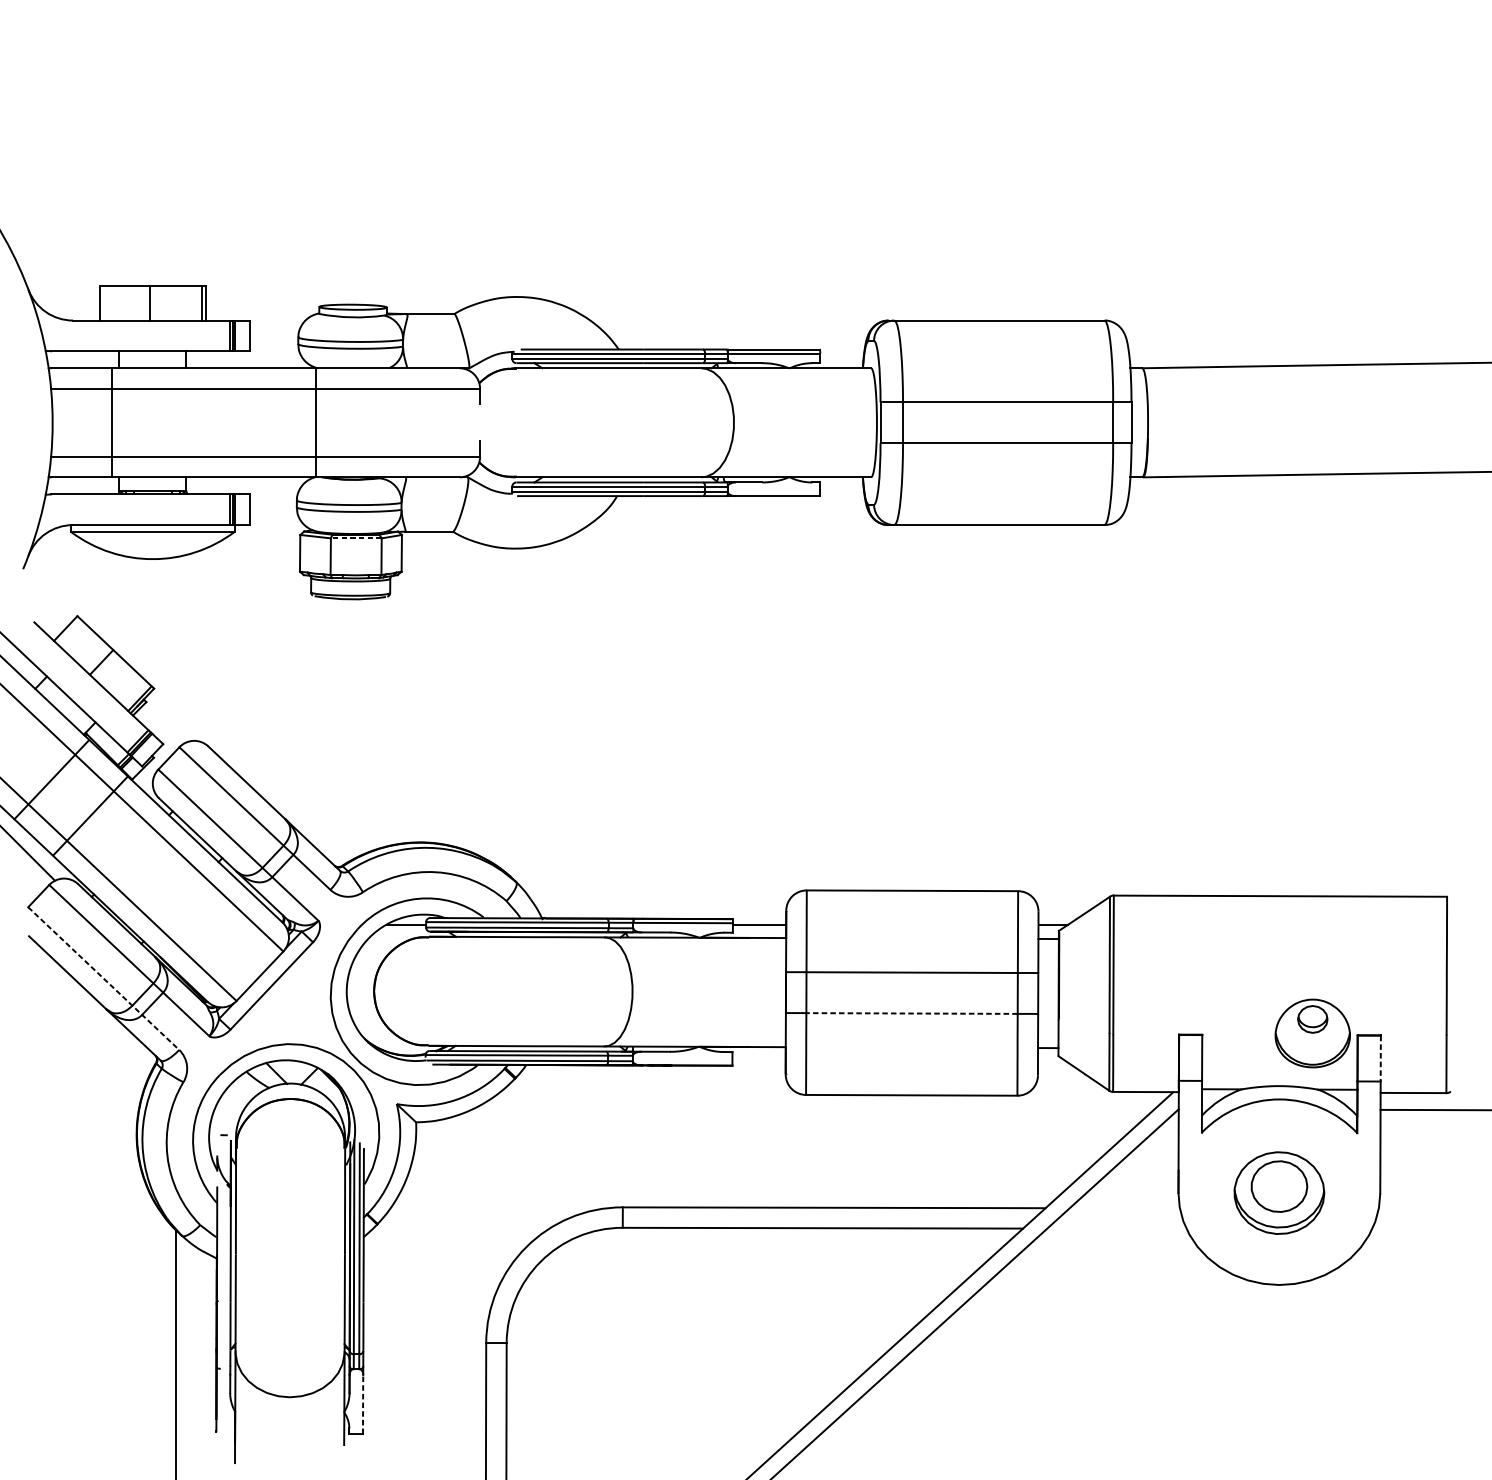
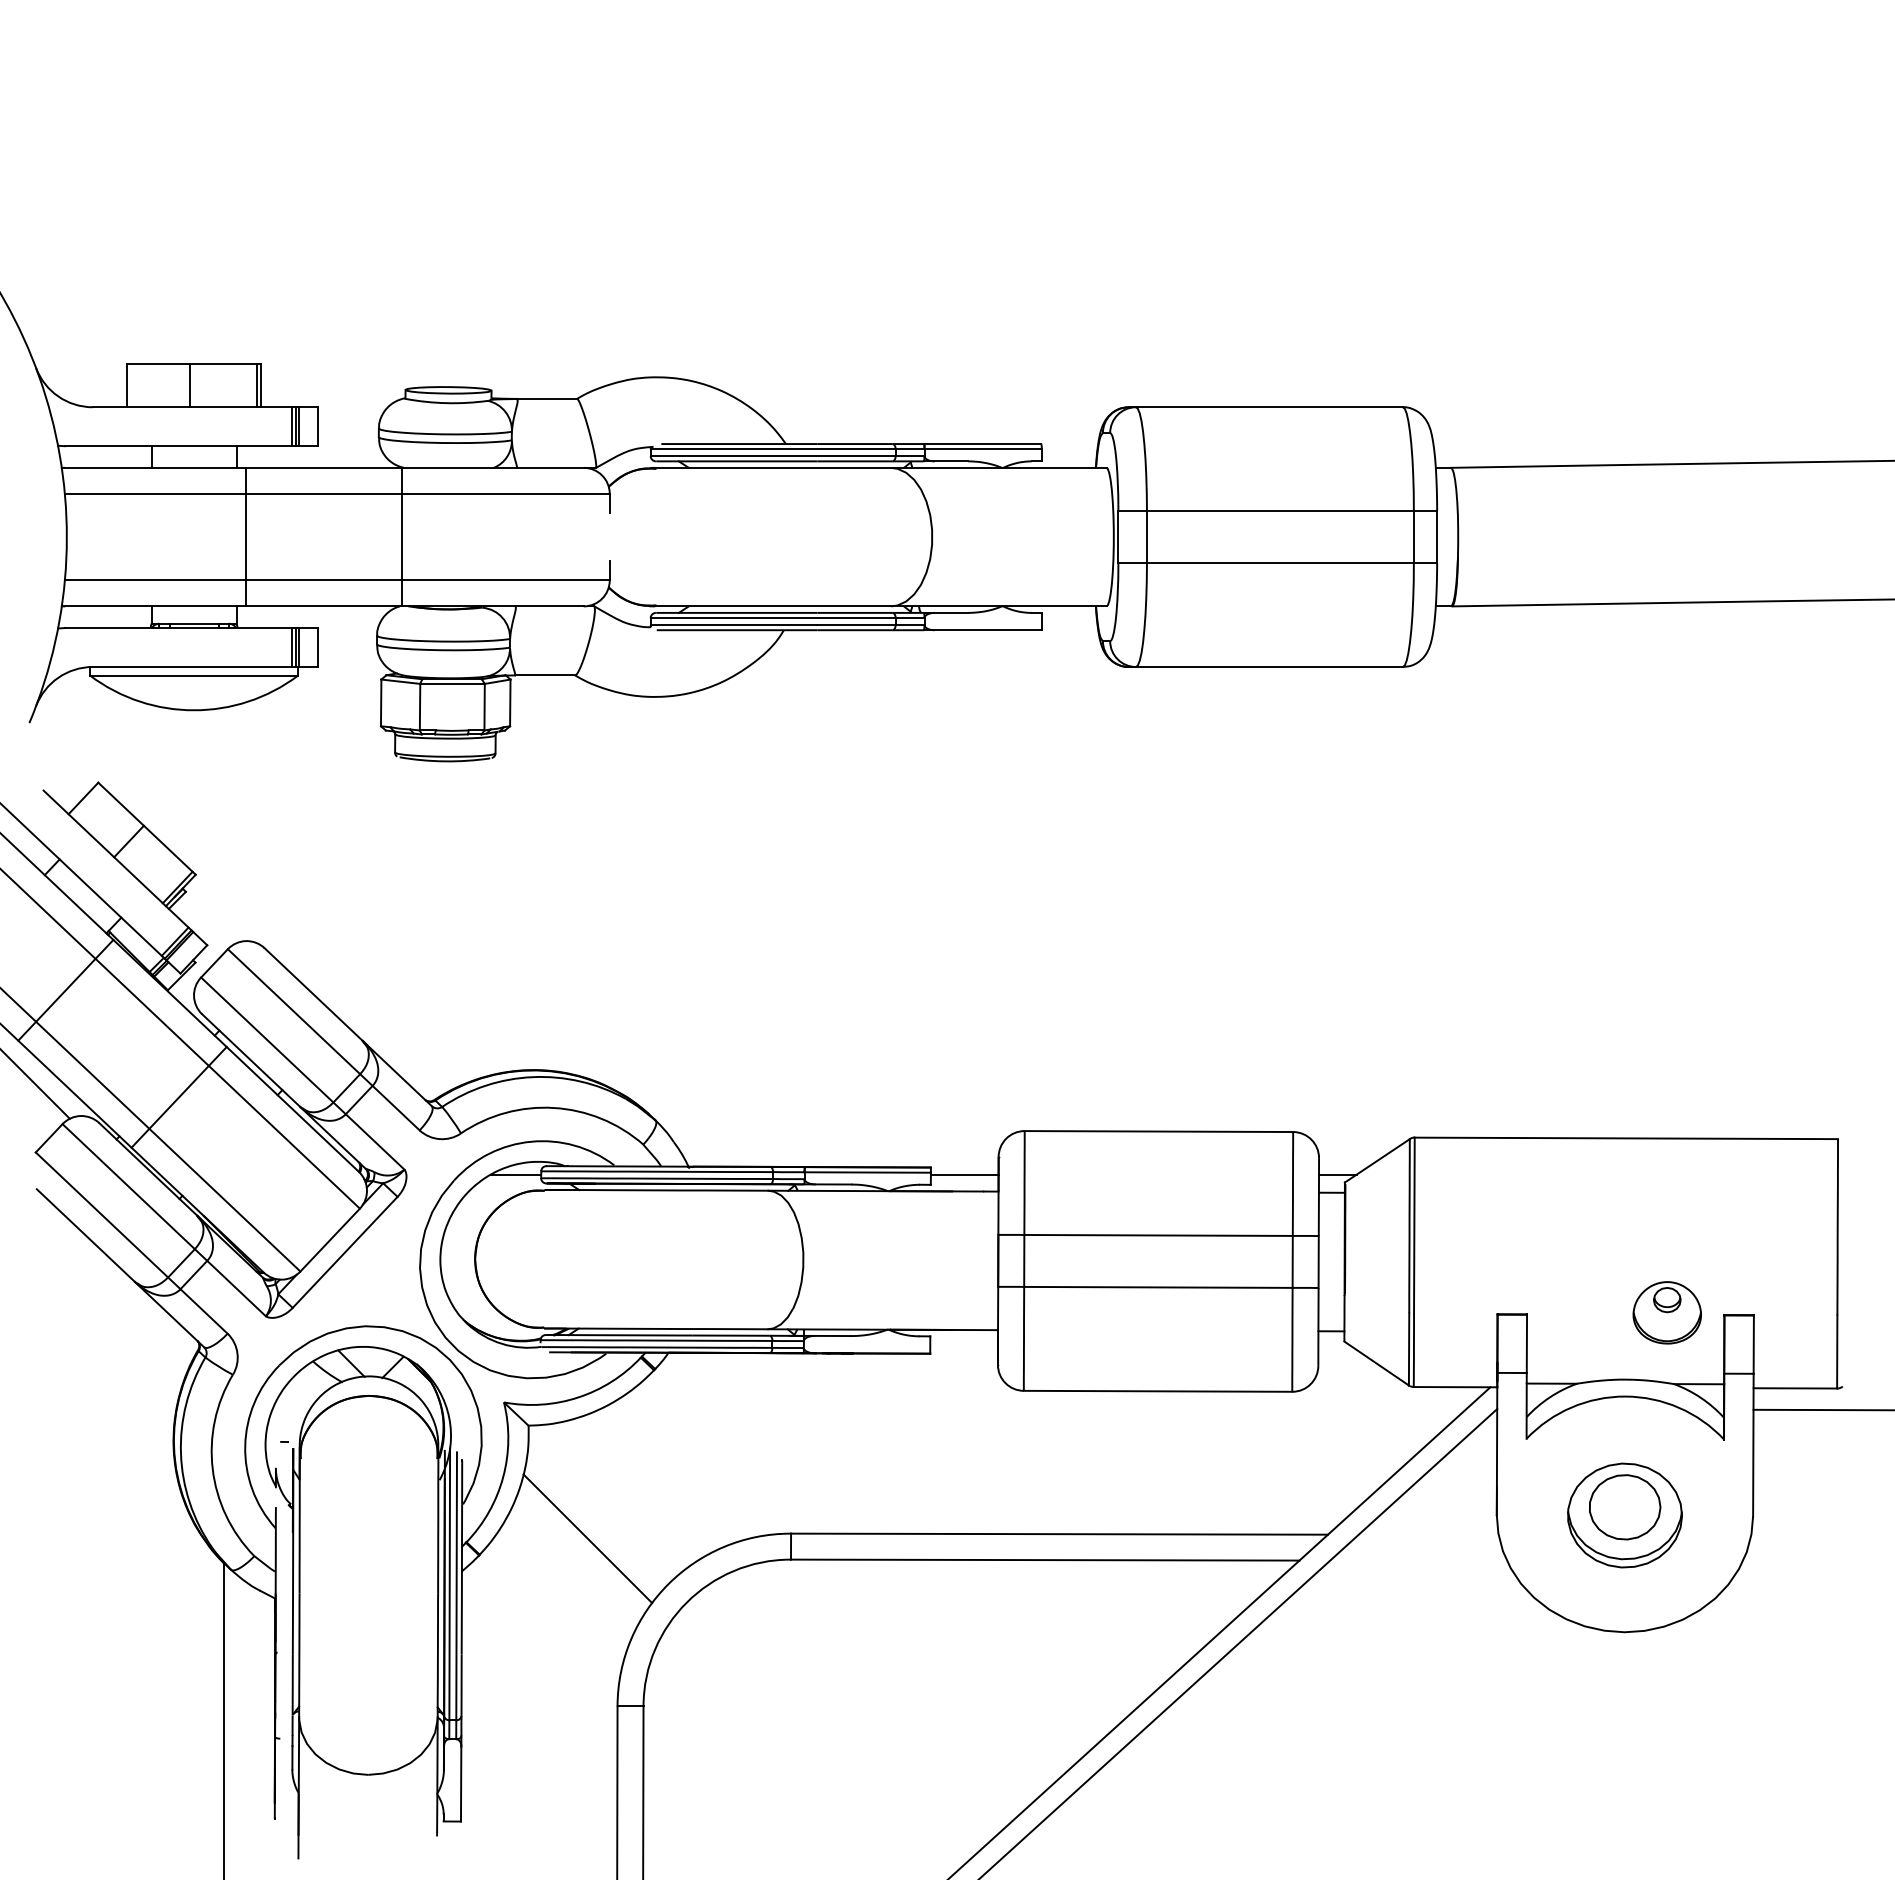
line: (112, 422) -> (246, 536), moved
line: (356, 538) -> (452, 683), dashed -> solid
line: (90, 815) -> (178, 1096), moved
line: (103, 978) -> (131, 1243), dashed -> solid
line: (911, 1013) -> (1157, 1287), dashed -> solid
part: (1312, 1033) -> (1666, 1312), size x0.71
line: (1380, 1059) -> (1753, 1345), dashed -> solid
line: (462, 1211) -> (587, 1538), added
line: (363, 1404) -> (461, 1784), dashed -> solid

